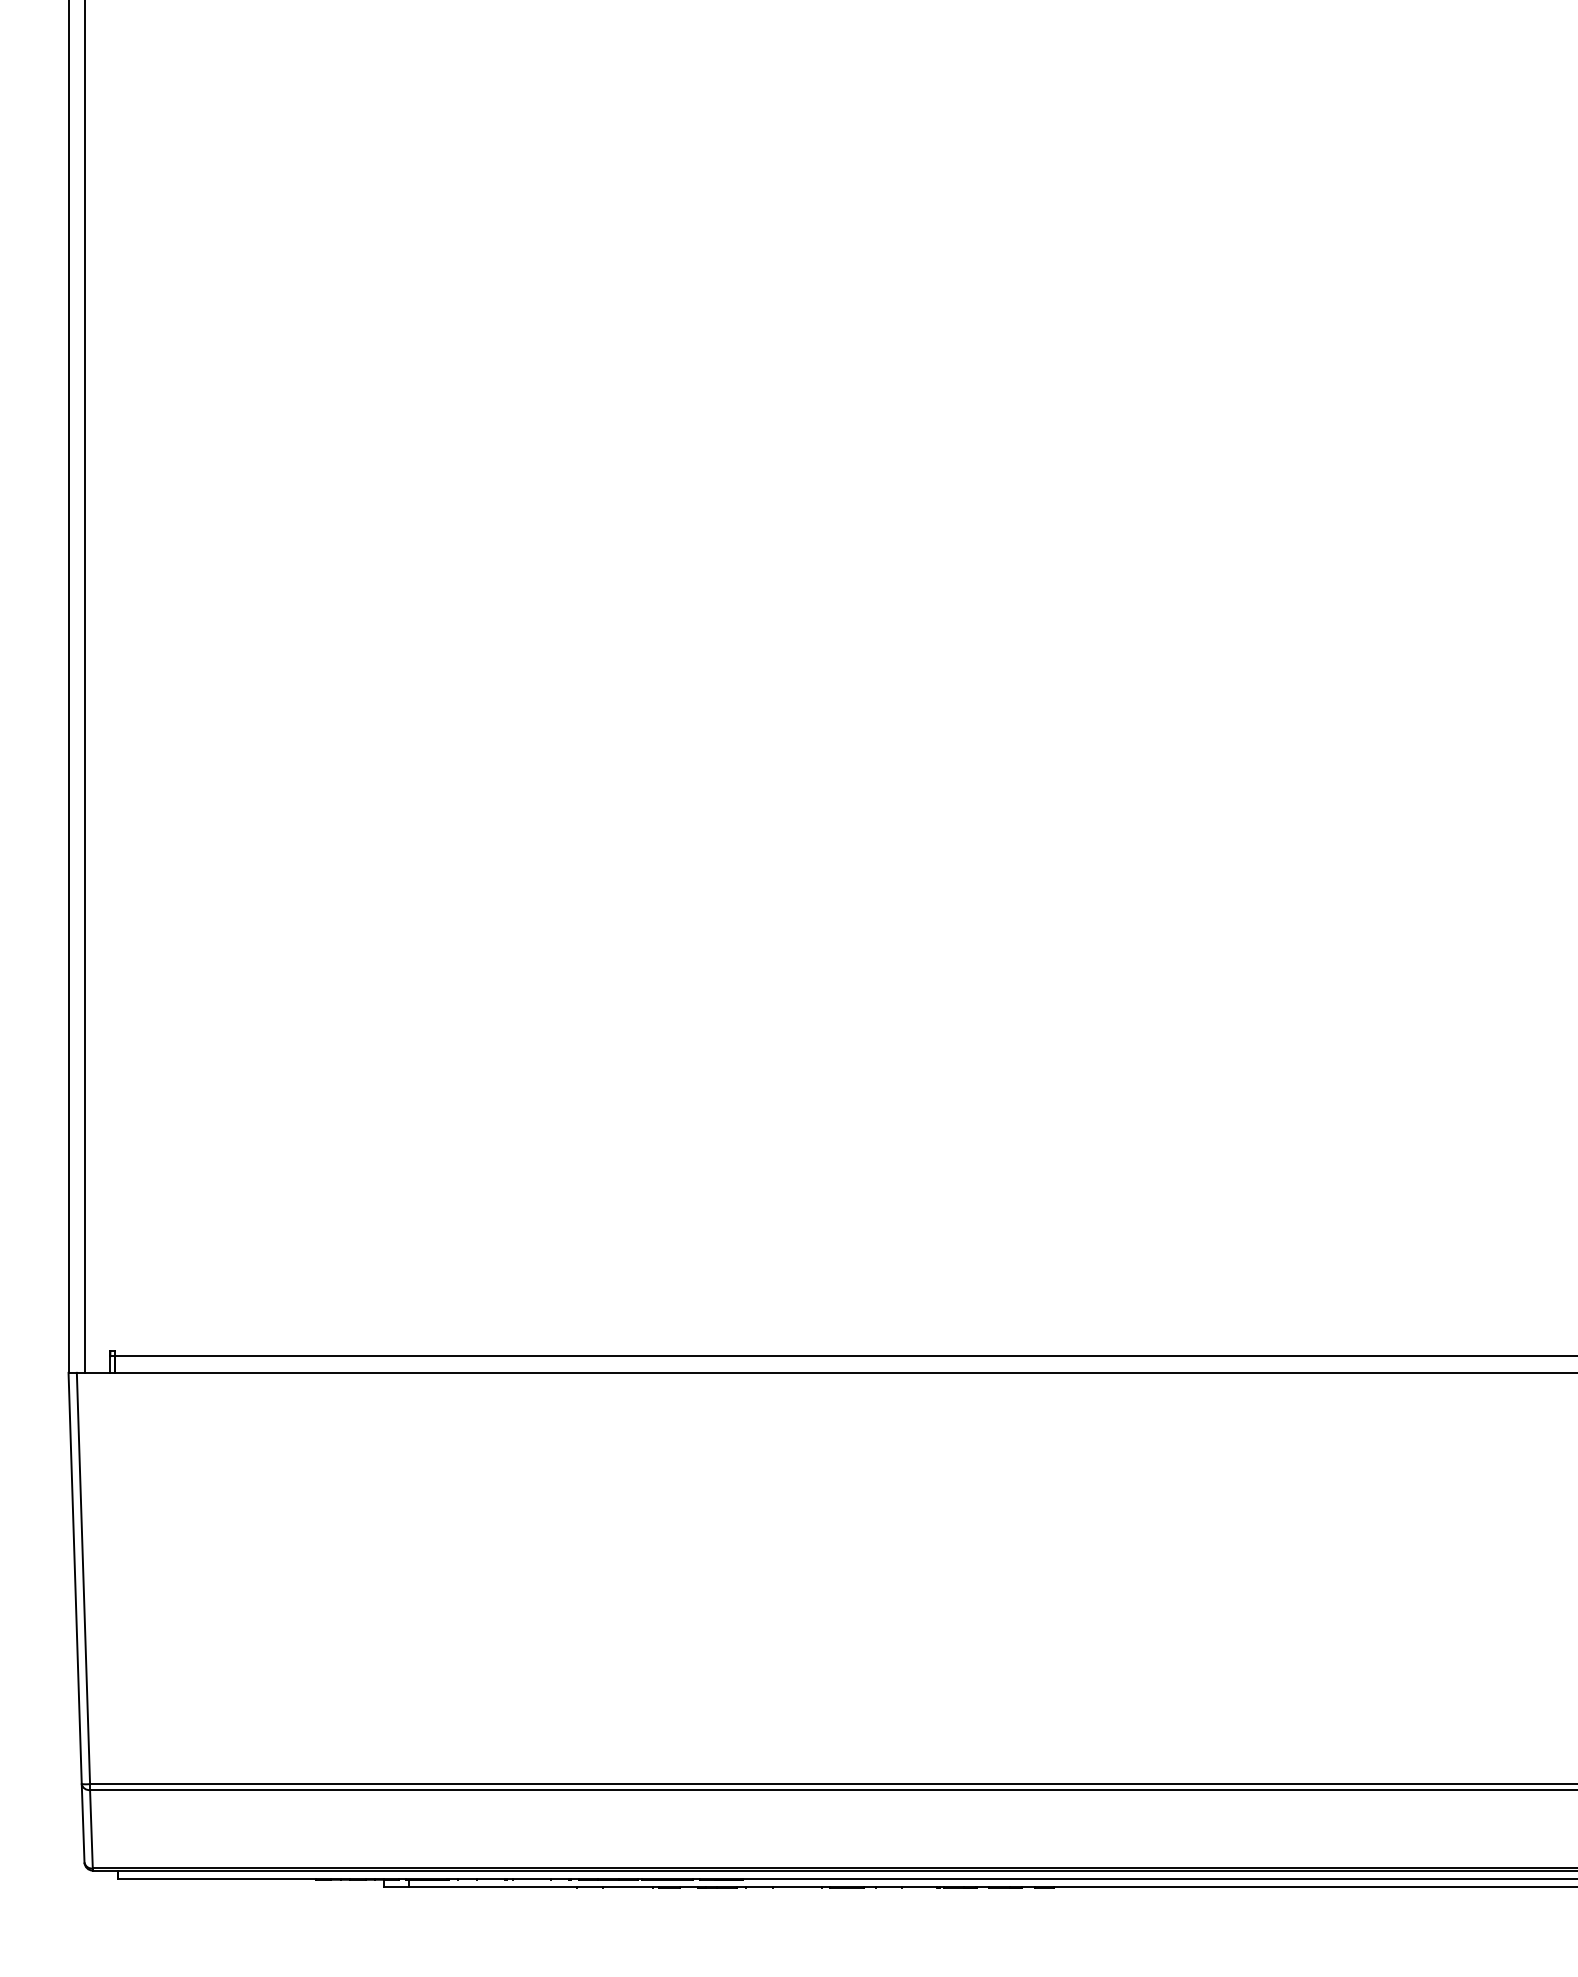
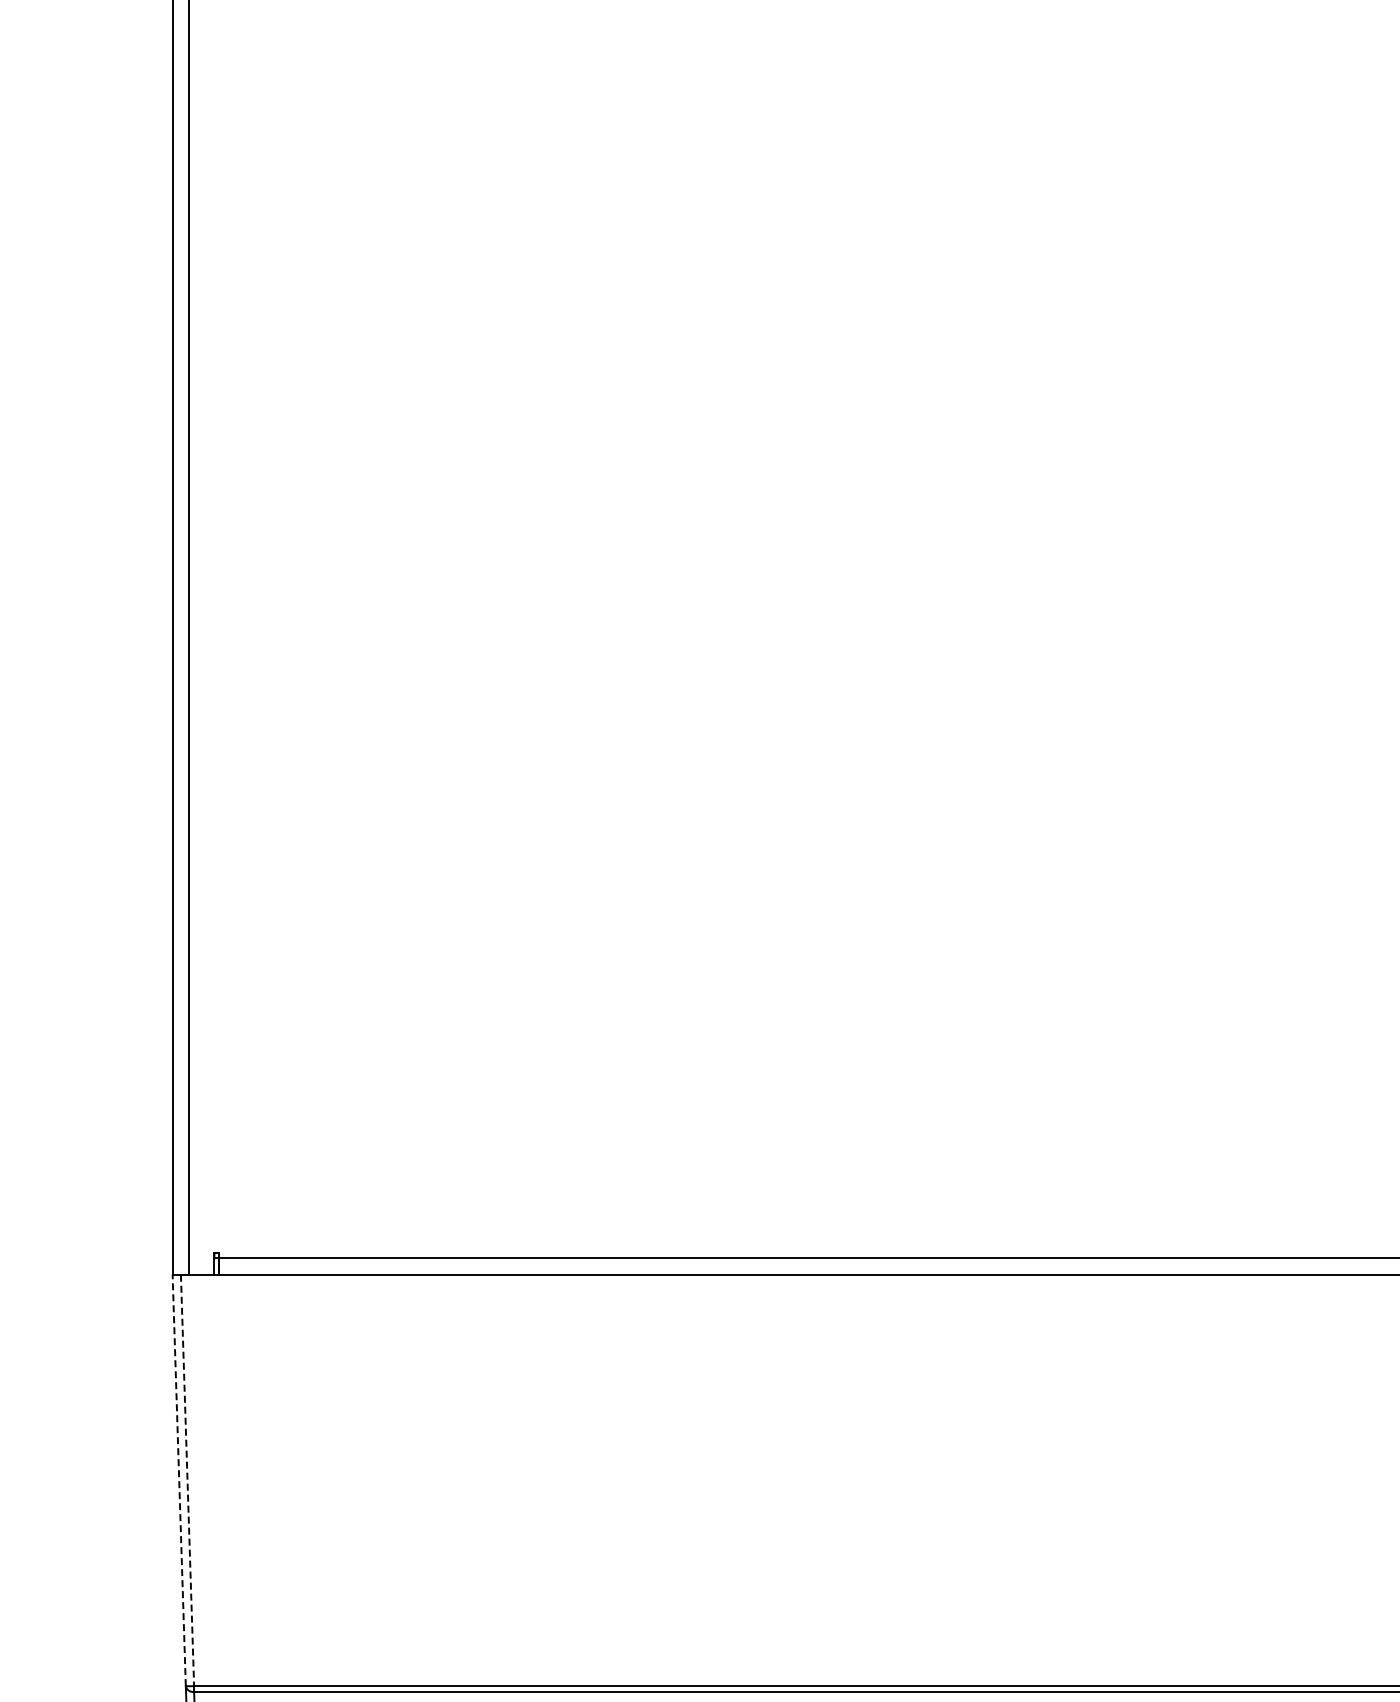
line: (75, 1578) -> (179, 1480), solid -> dashed
line: (83, 1578) -> (187, 1480), solid -> dashed

